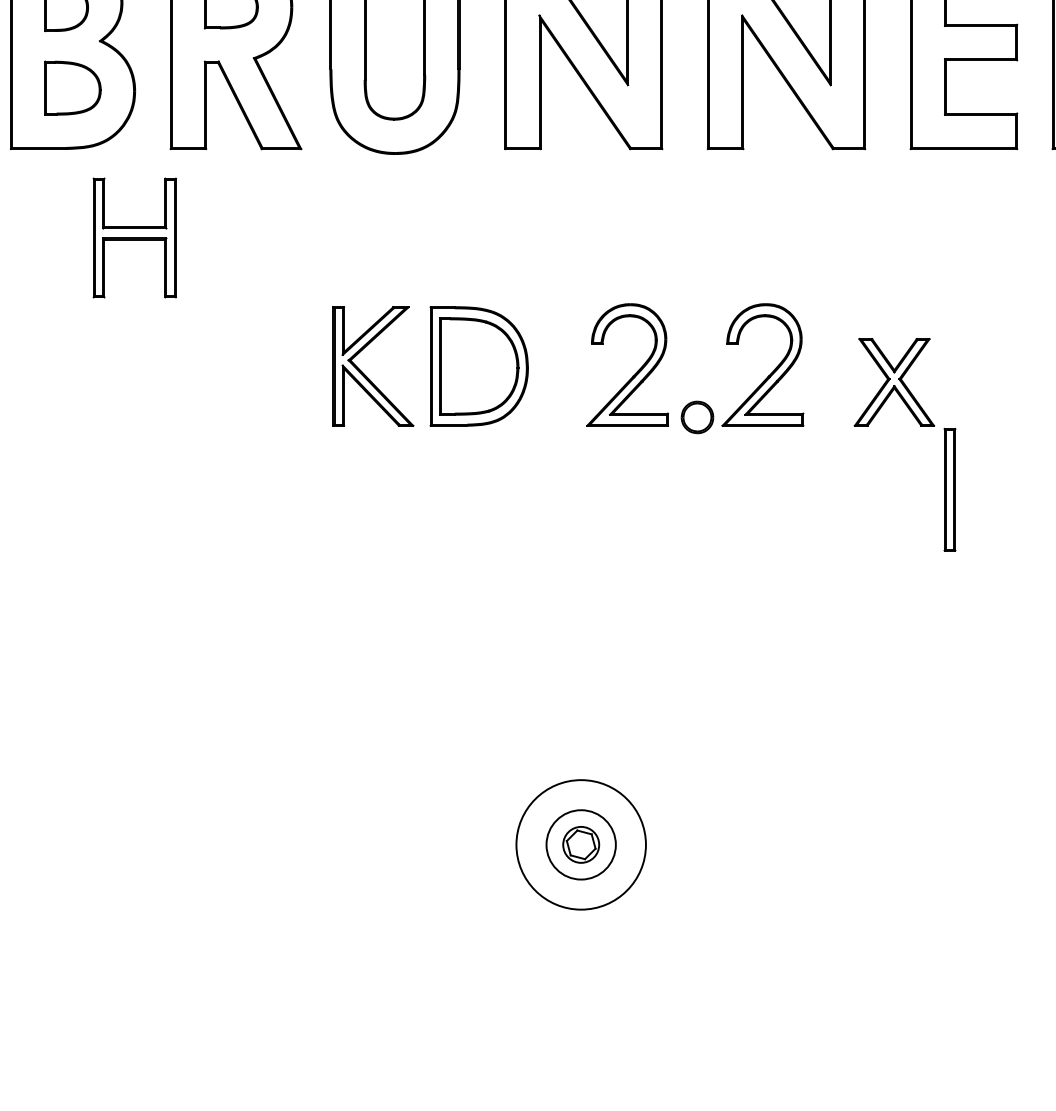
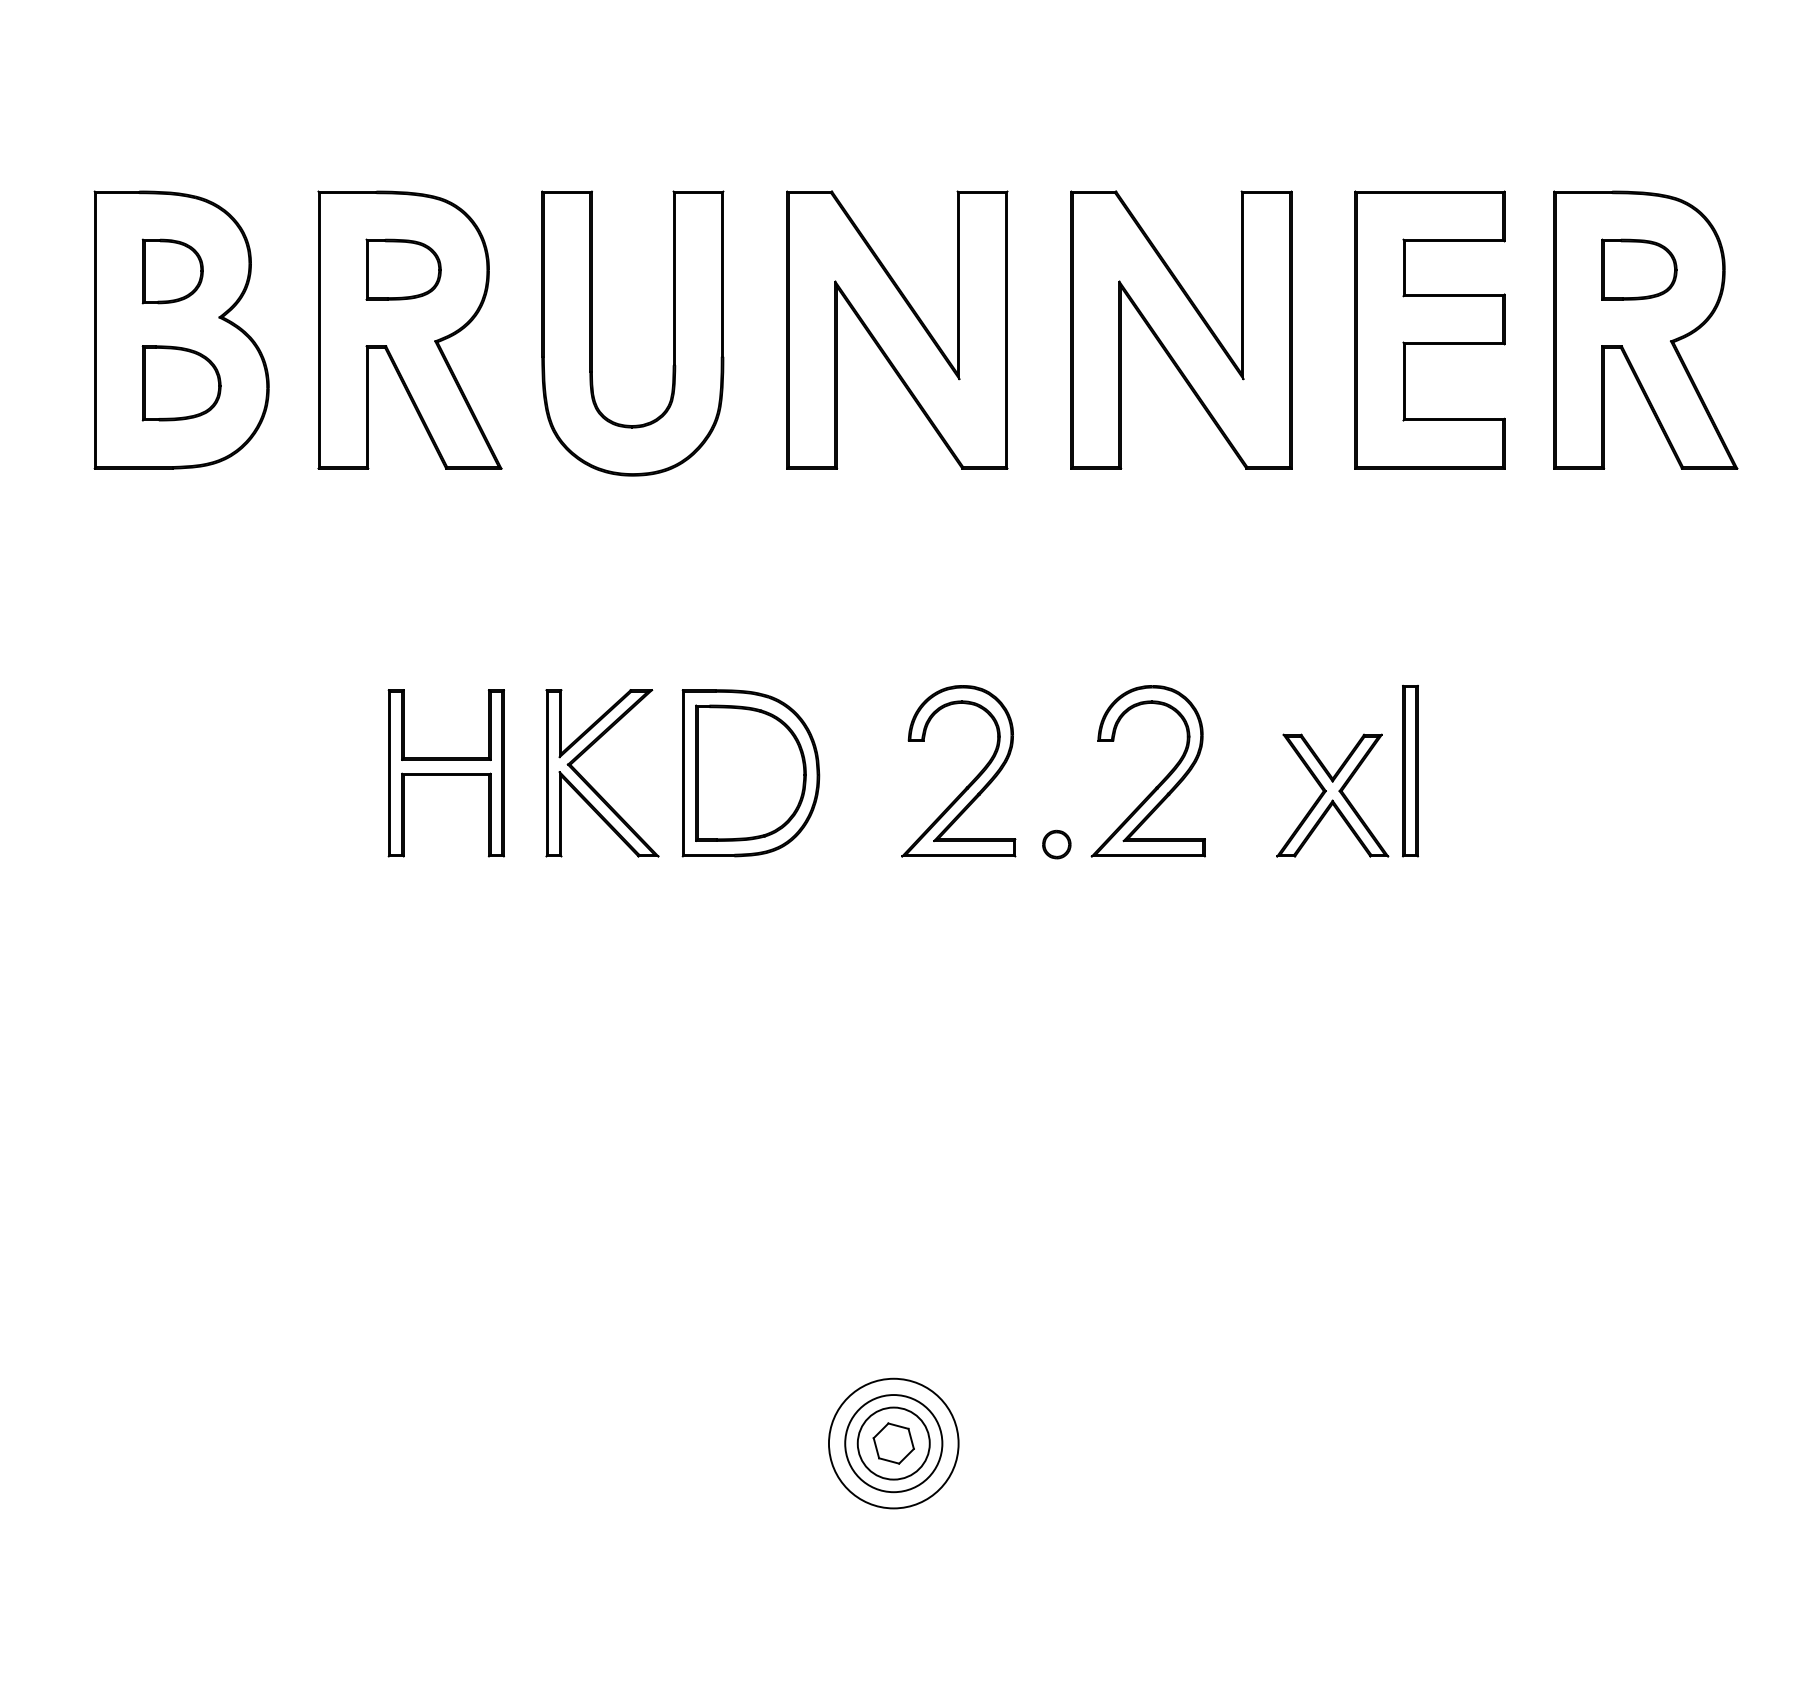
part: (134, 238) -> (445, 773), moved
part: (697, 417) -> (1056, 844), size x0.62
part: (949, 490) -> (1410, 771), moved
circle: (580, 844) -> (893, 1443), size x0.71
circle: (580, 844) -> (893, 1443), size x1.43

